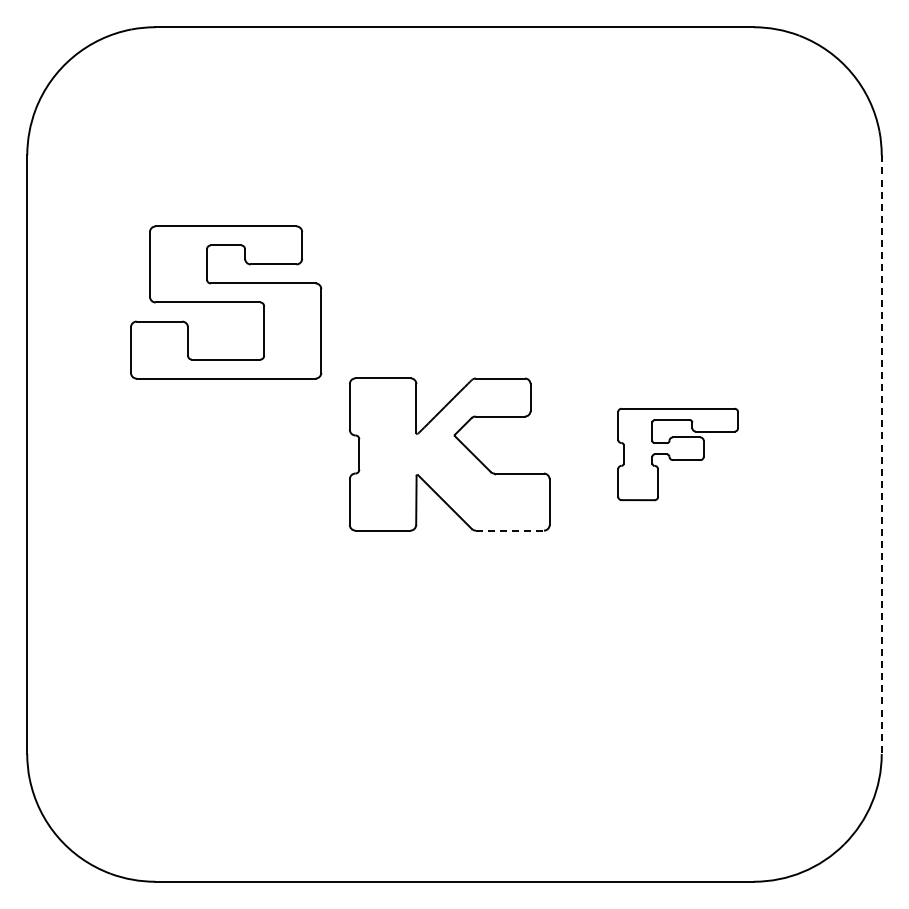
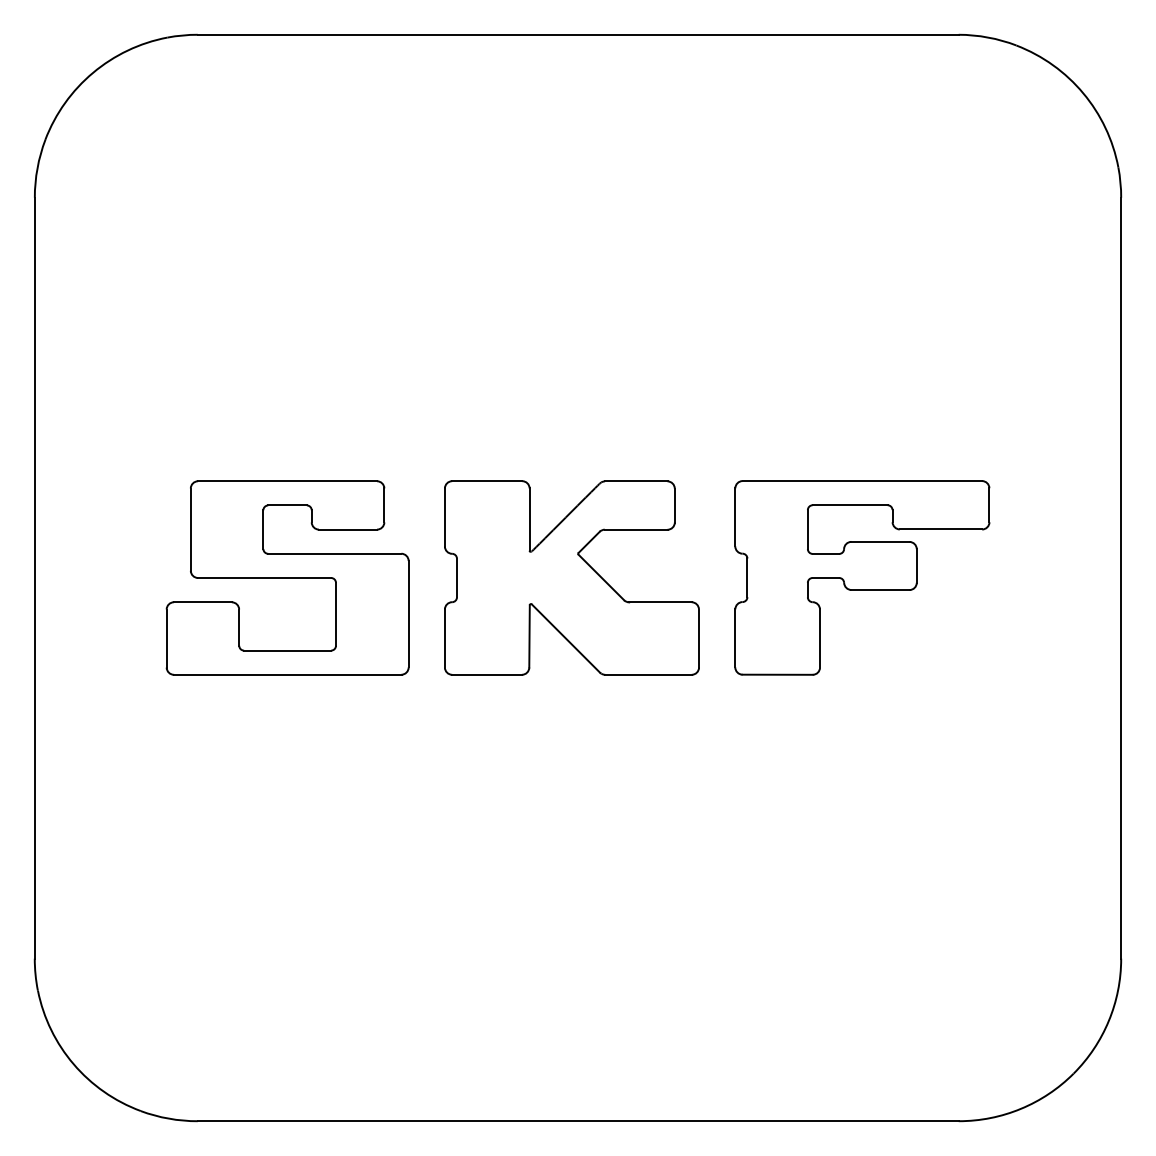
part: (226, 302) -> (288, 578), moved
part: (677, 454) -> (861, 578), size x1.67
line: (881, 455) -> (1120, 579), dashed -> solid
line: (510, 530) -> (649, 674), dashed -> solid

